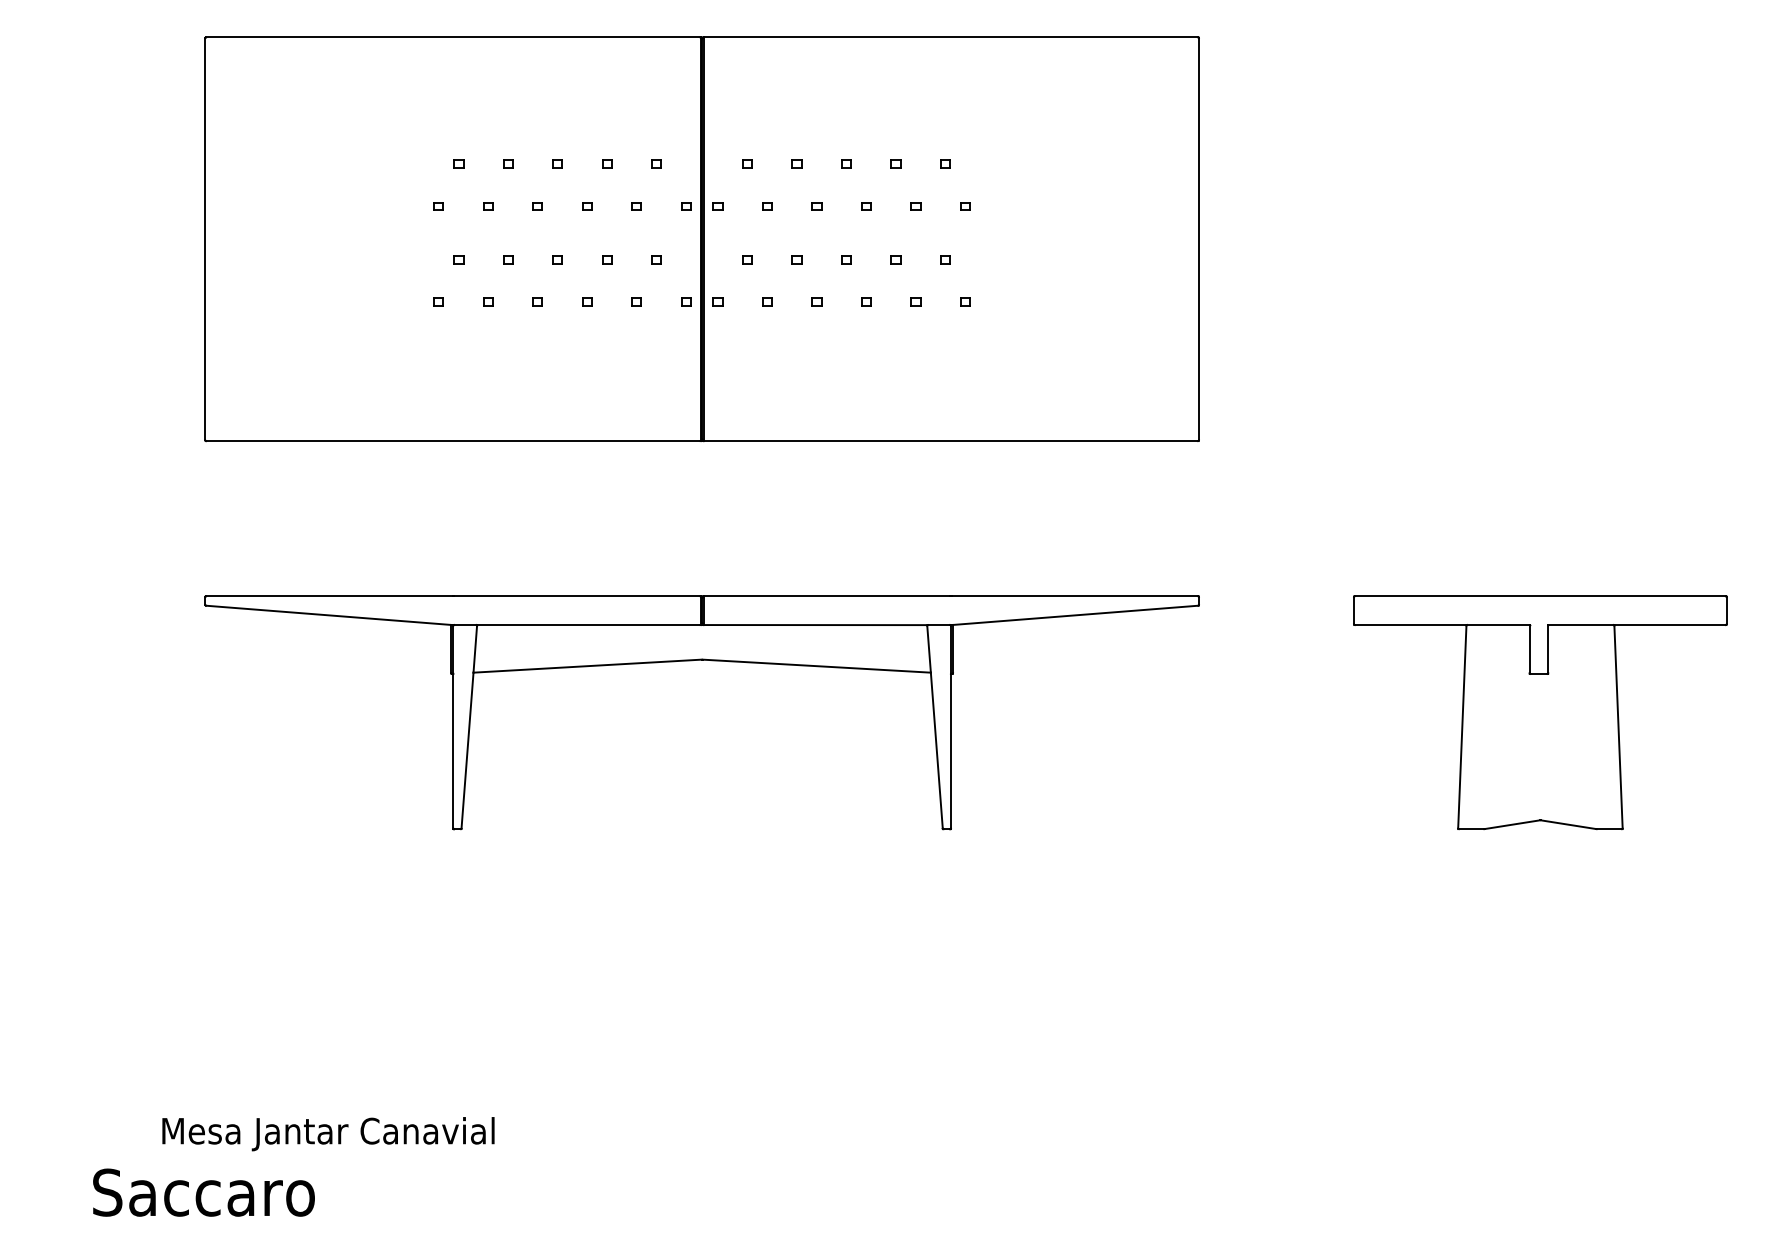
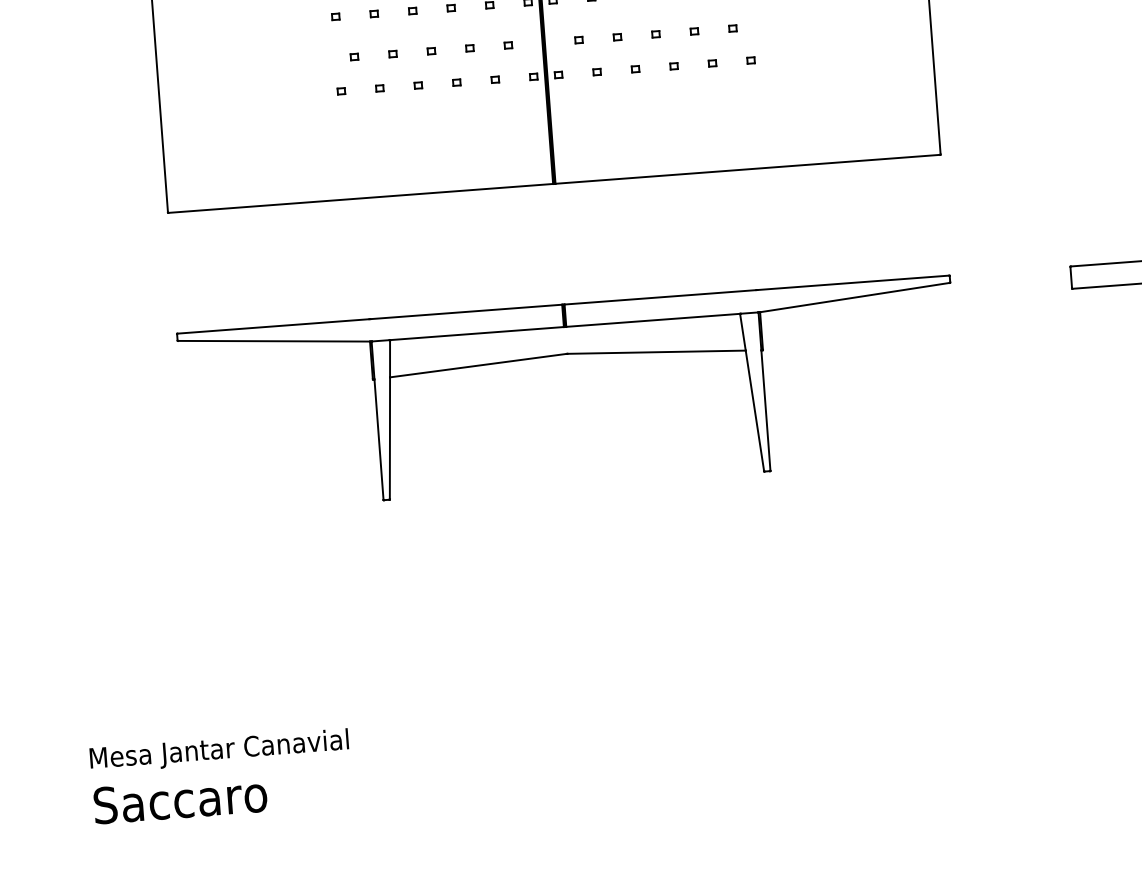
text: (328, 1134) -> (219, 751), moved
text: (203, 1192) -> (180, 799), moved

